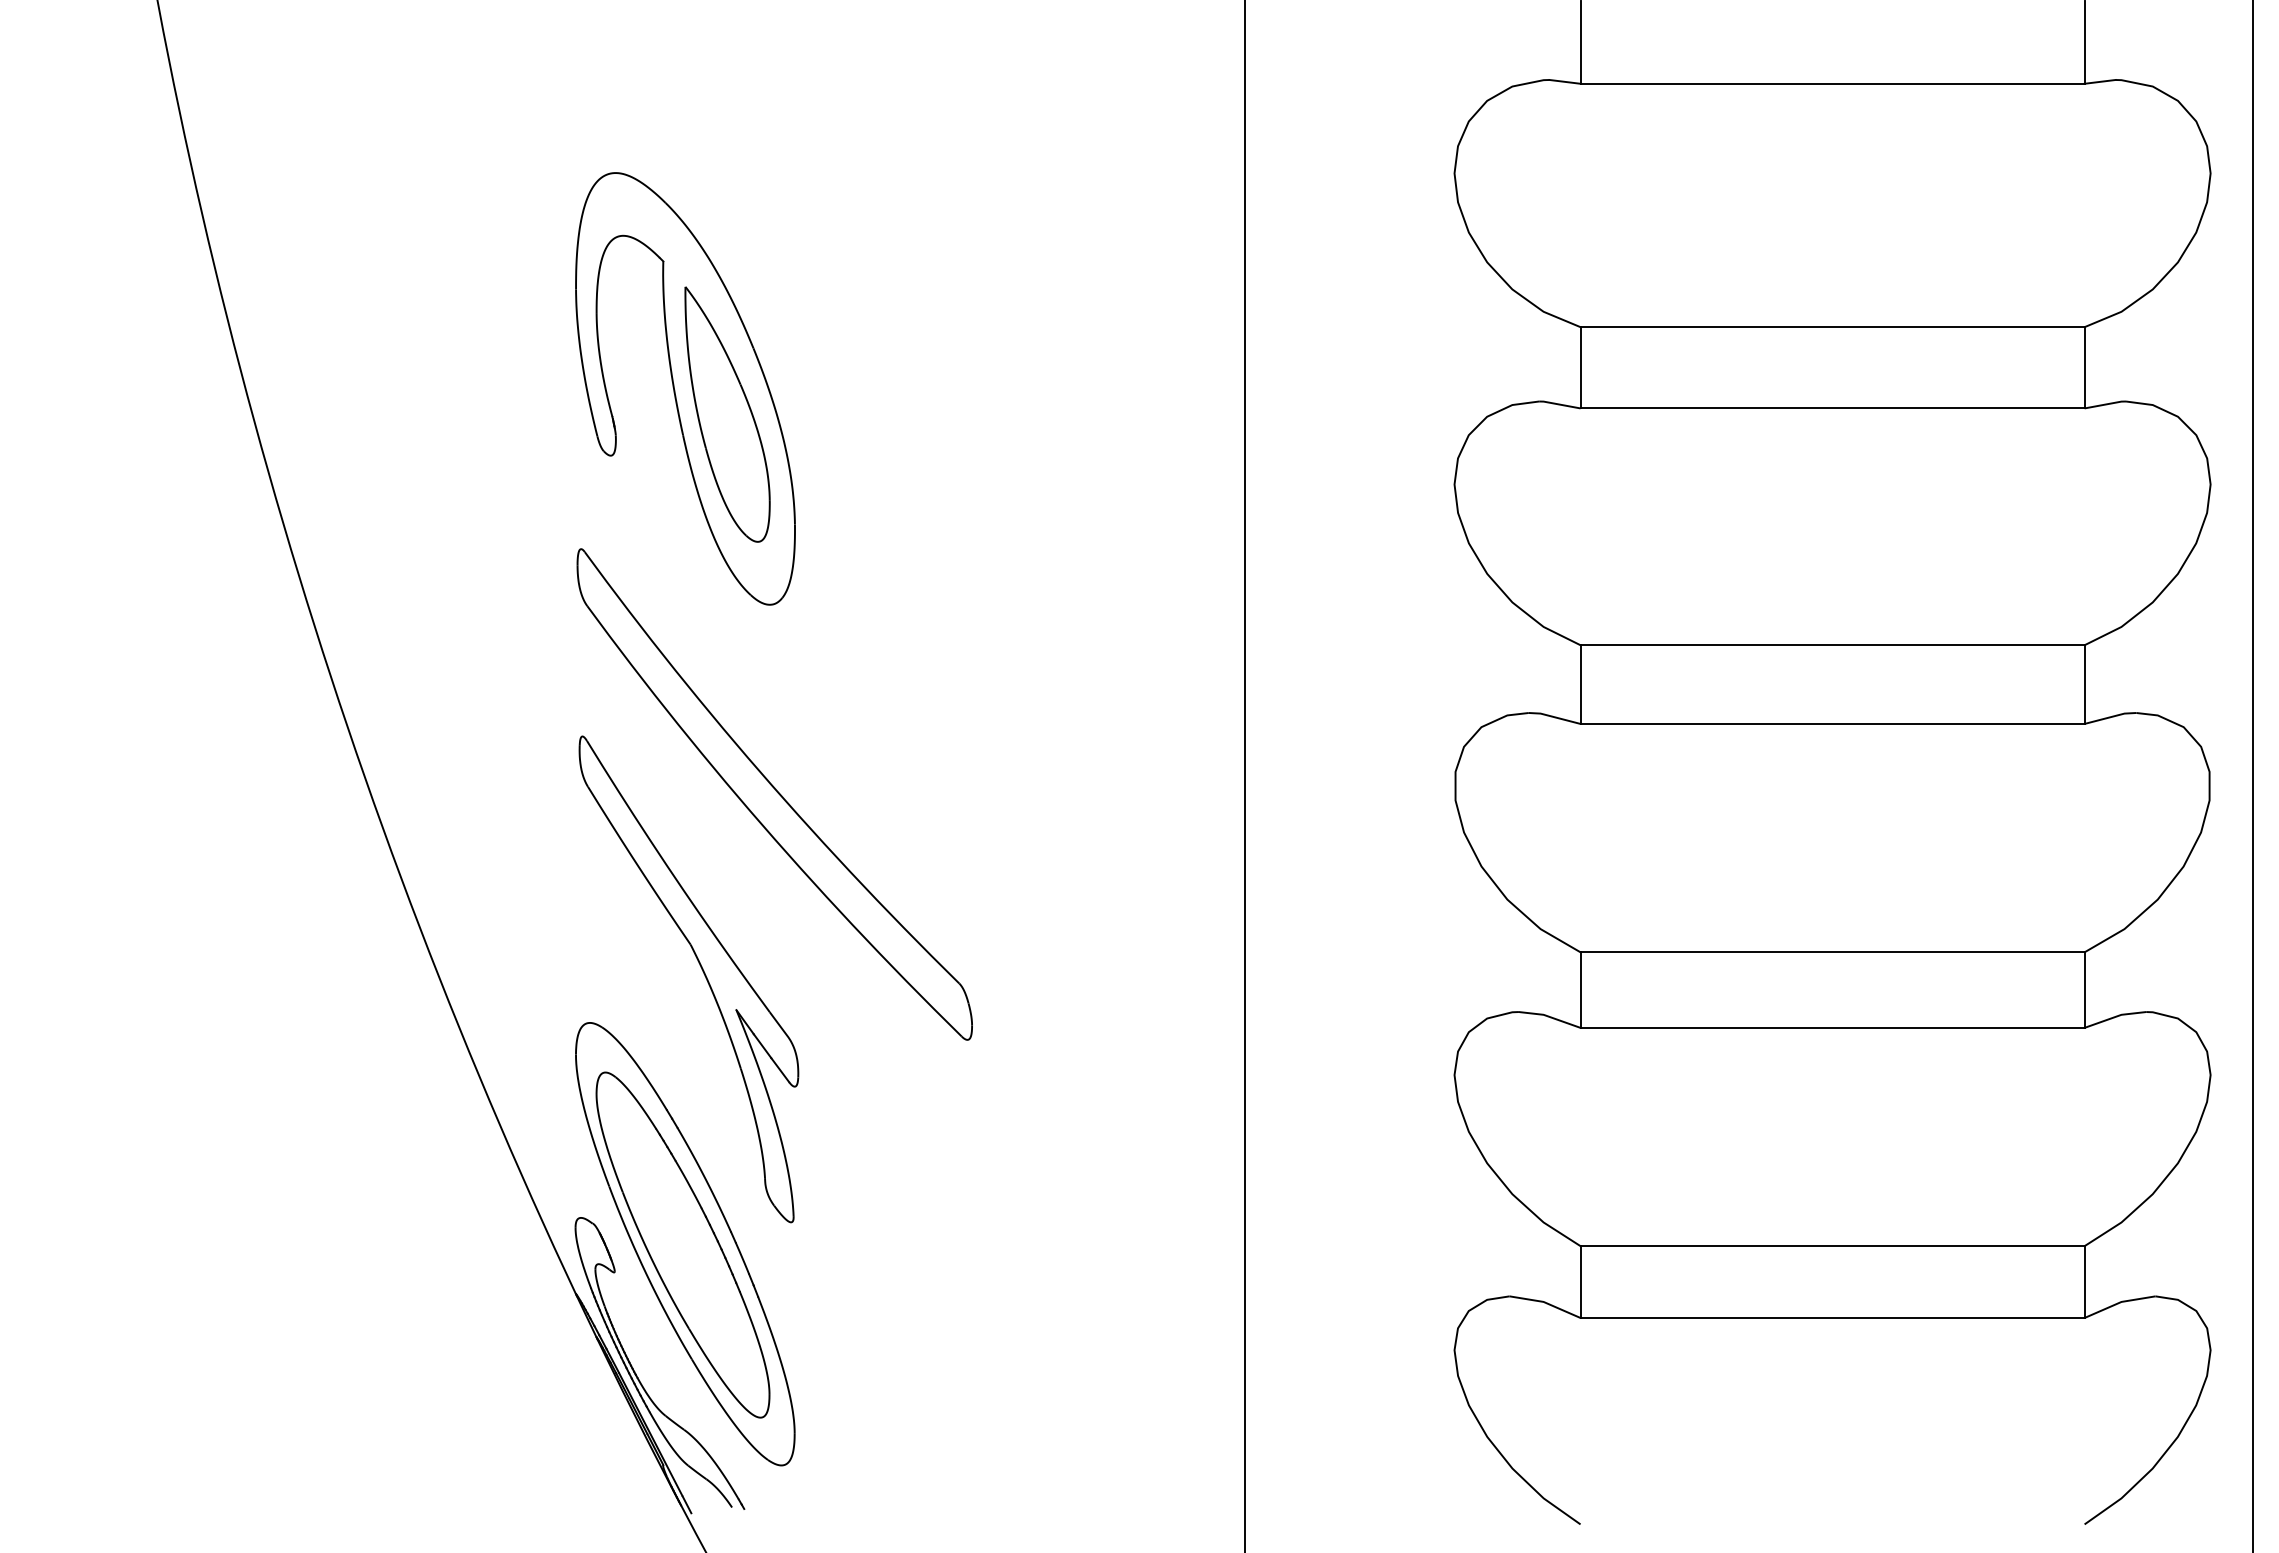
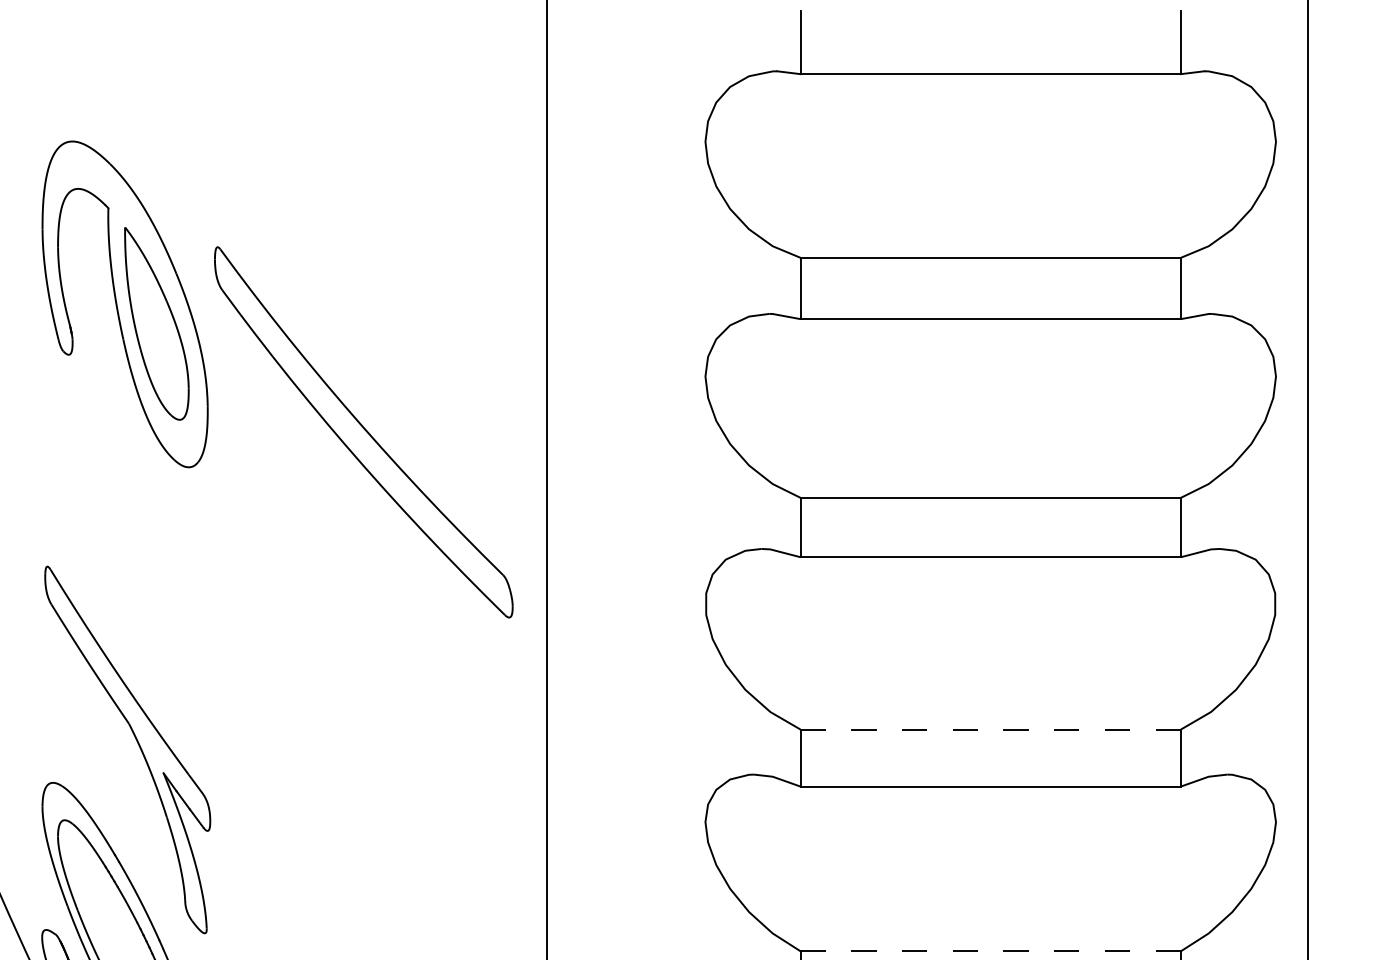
part: (774, 794) -> (363, 432), moved
line: (1832, 952) -> (990, 729), solid -> dashed
line: (1832, 1246) -> (990, 951), solid -> dashed

